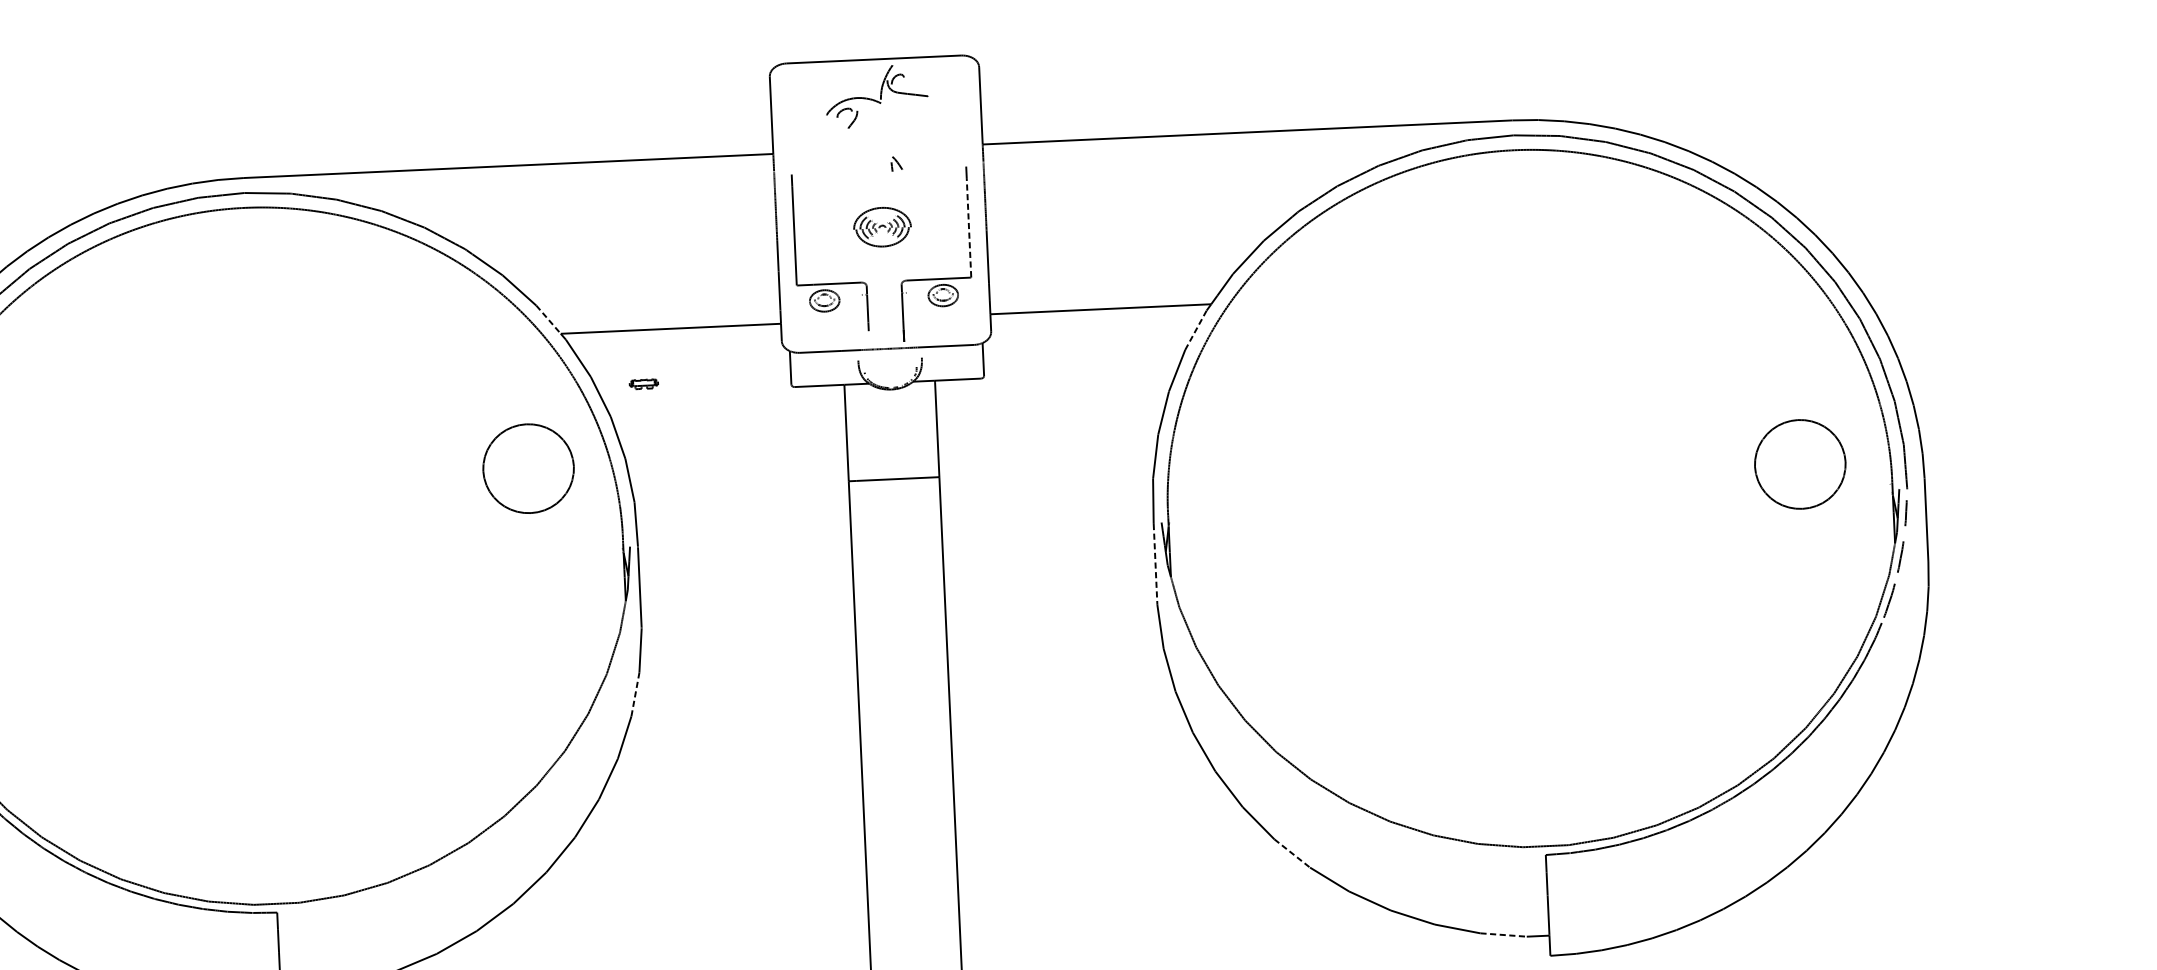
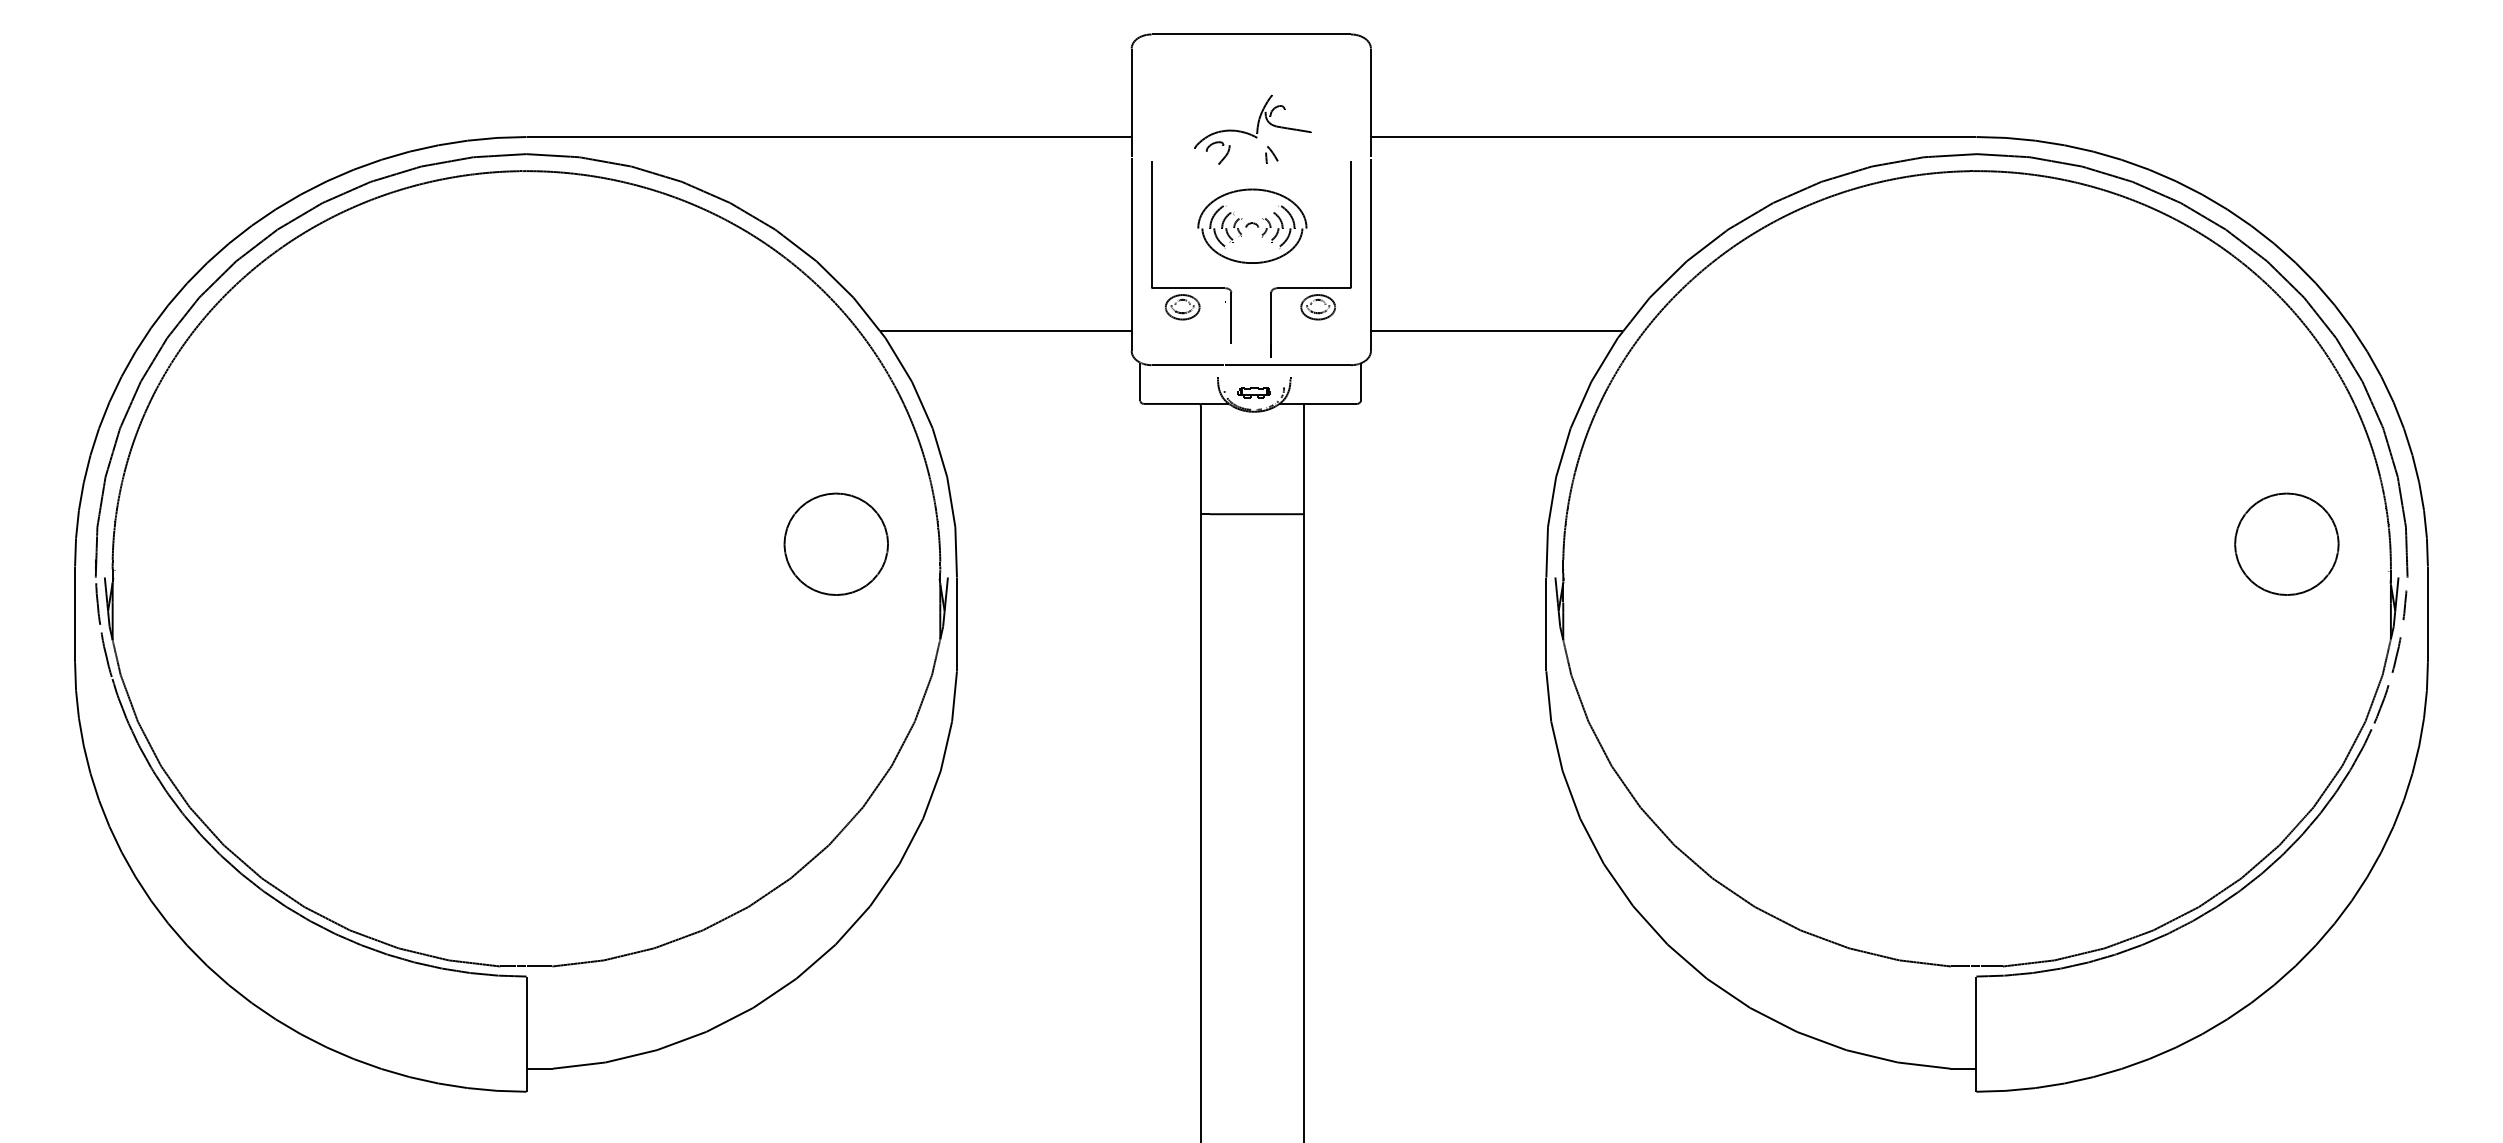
part: (876, 96) -> (1252, 129), moved
part: (882, 226) -> (1252, 225), size x1.67
line: (969, 227) -> (1351, 231), dashed -> solid
line: (549, 319) -> (867, 314), dashed -> solid
line: (1195, 329) -> (1604, 359), dashed -> solid
part: (643, 383) -> (1253, 392), moved
part: (527, 468) -> (835, 543), moved
line: (1155, 564) -> (1546, 624), dashed -> solid
line: (635, 693) -> (946, 745), dashed -> solid
line: (1292, 853) -> (1687, 961), dashed -> solid
line: (1503, 934) -> (1924, 1065), dashed -> solid

